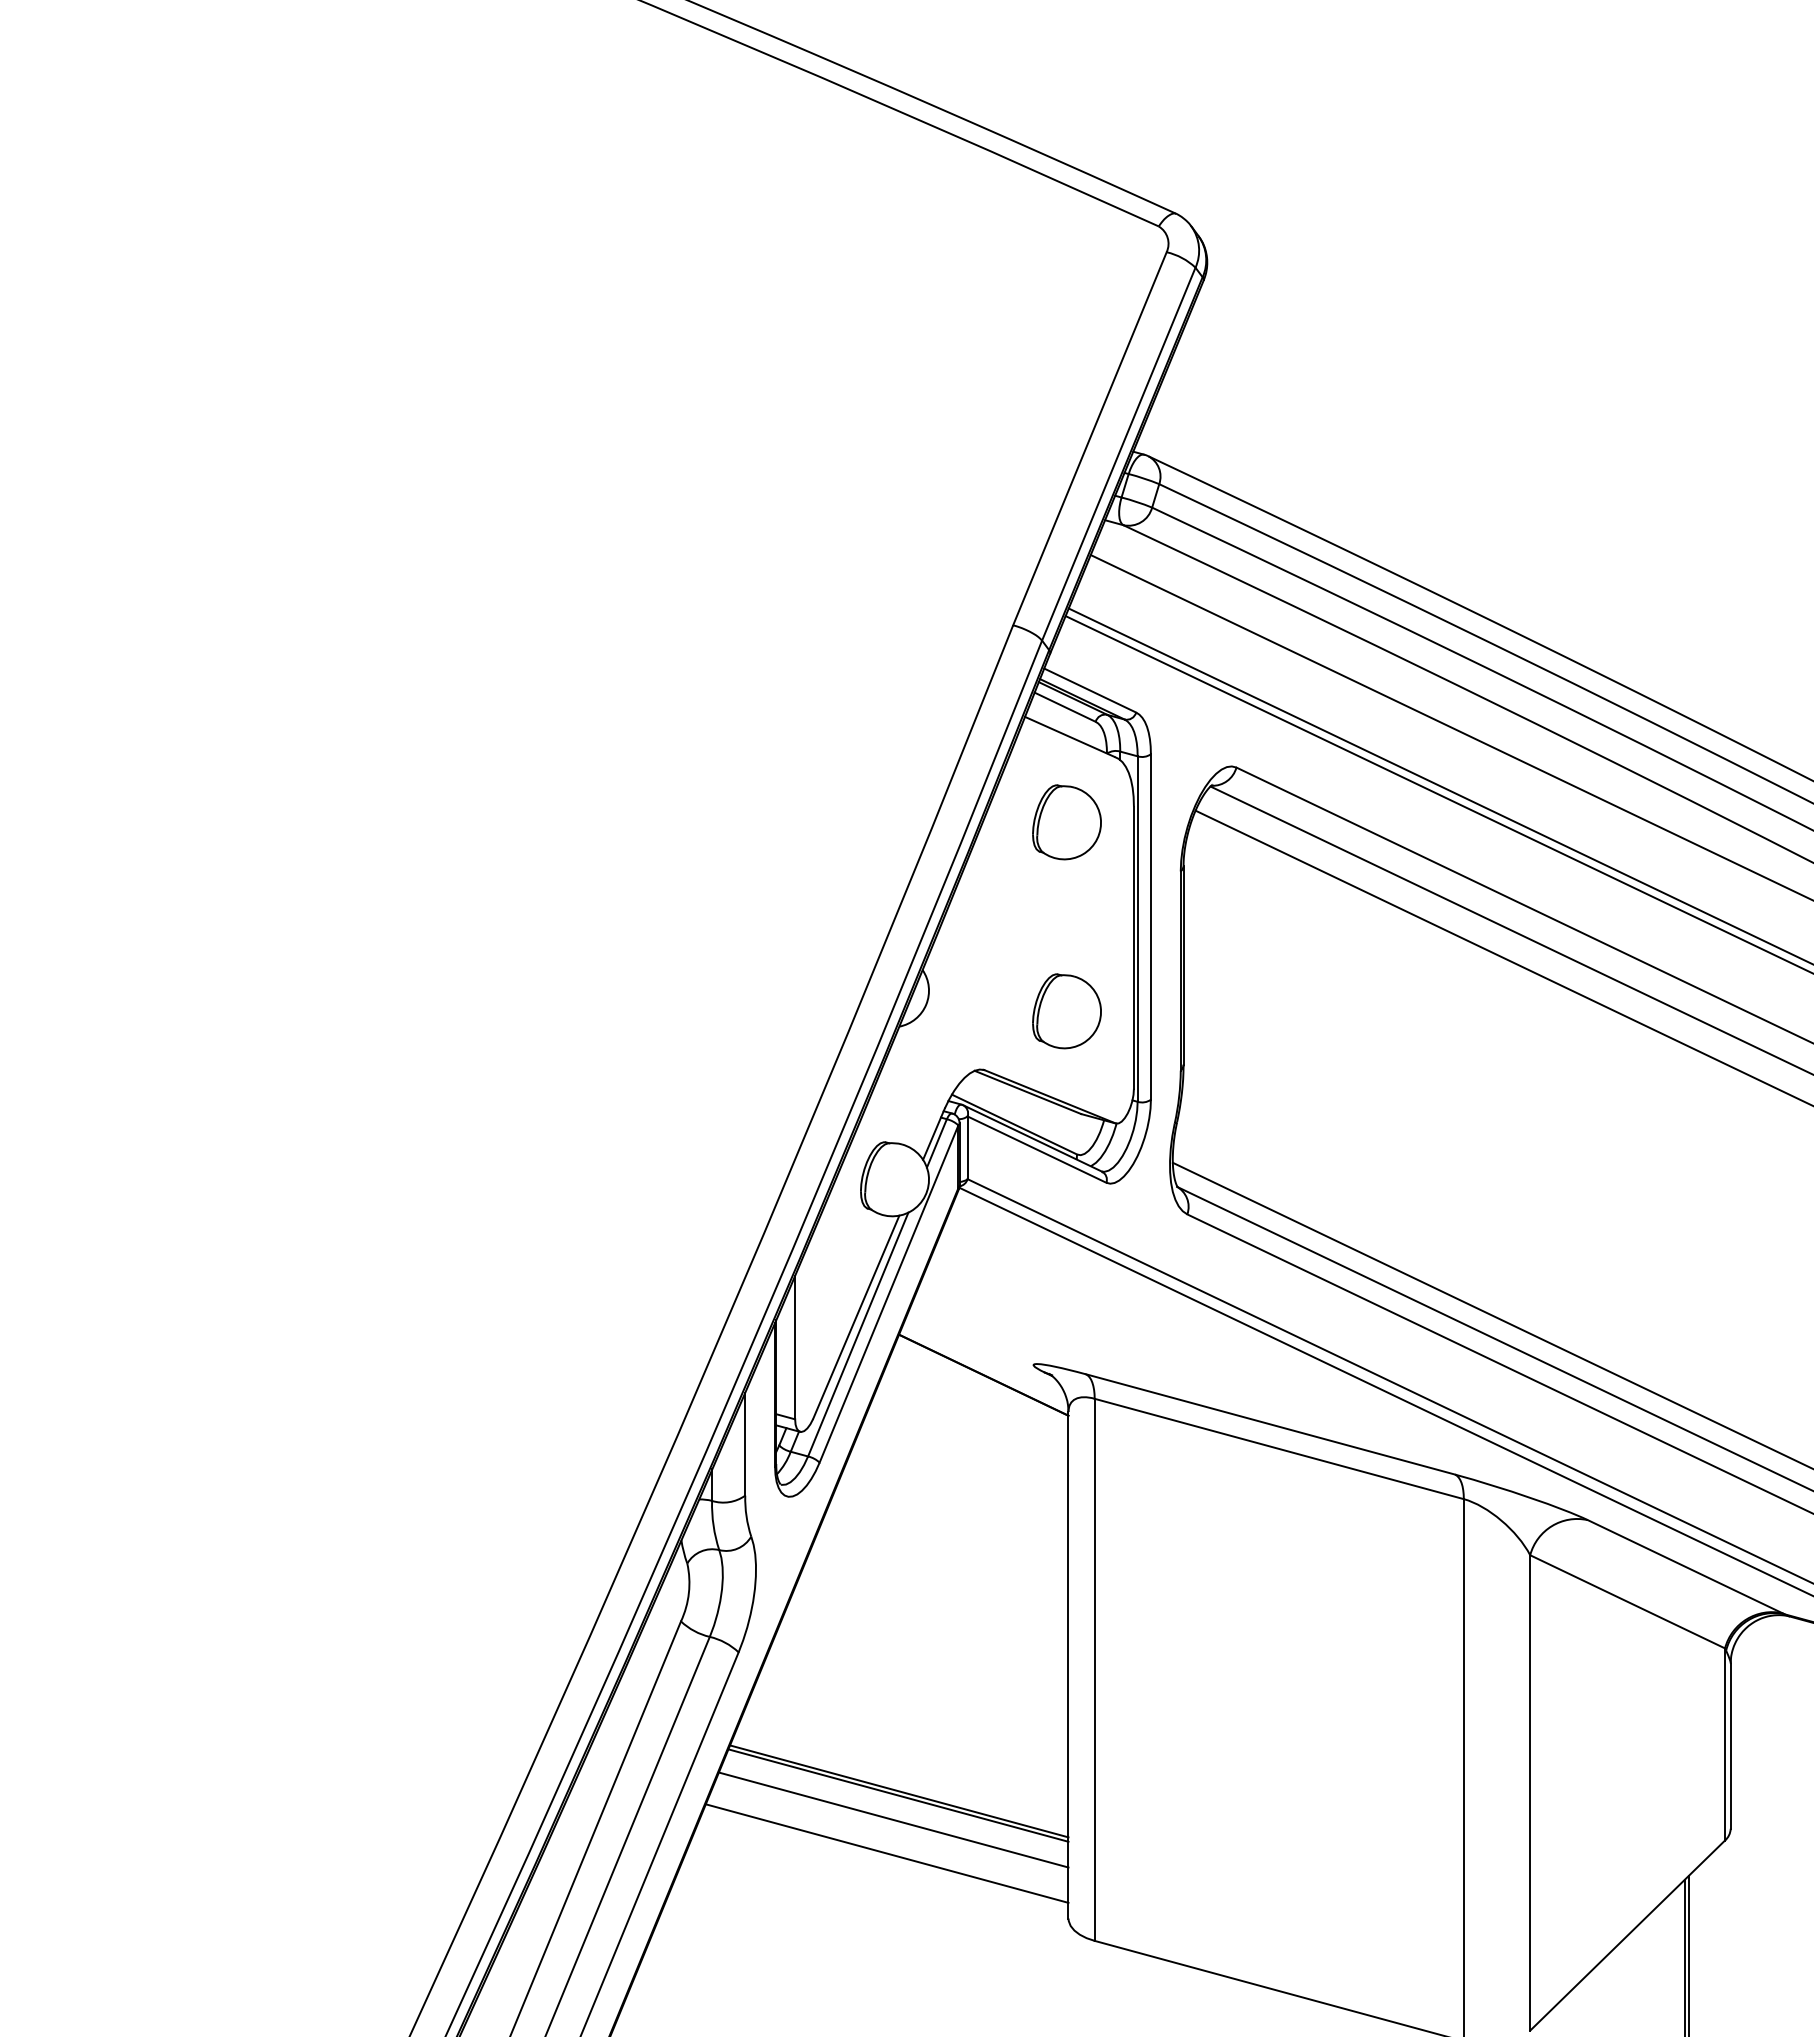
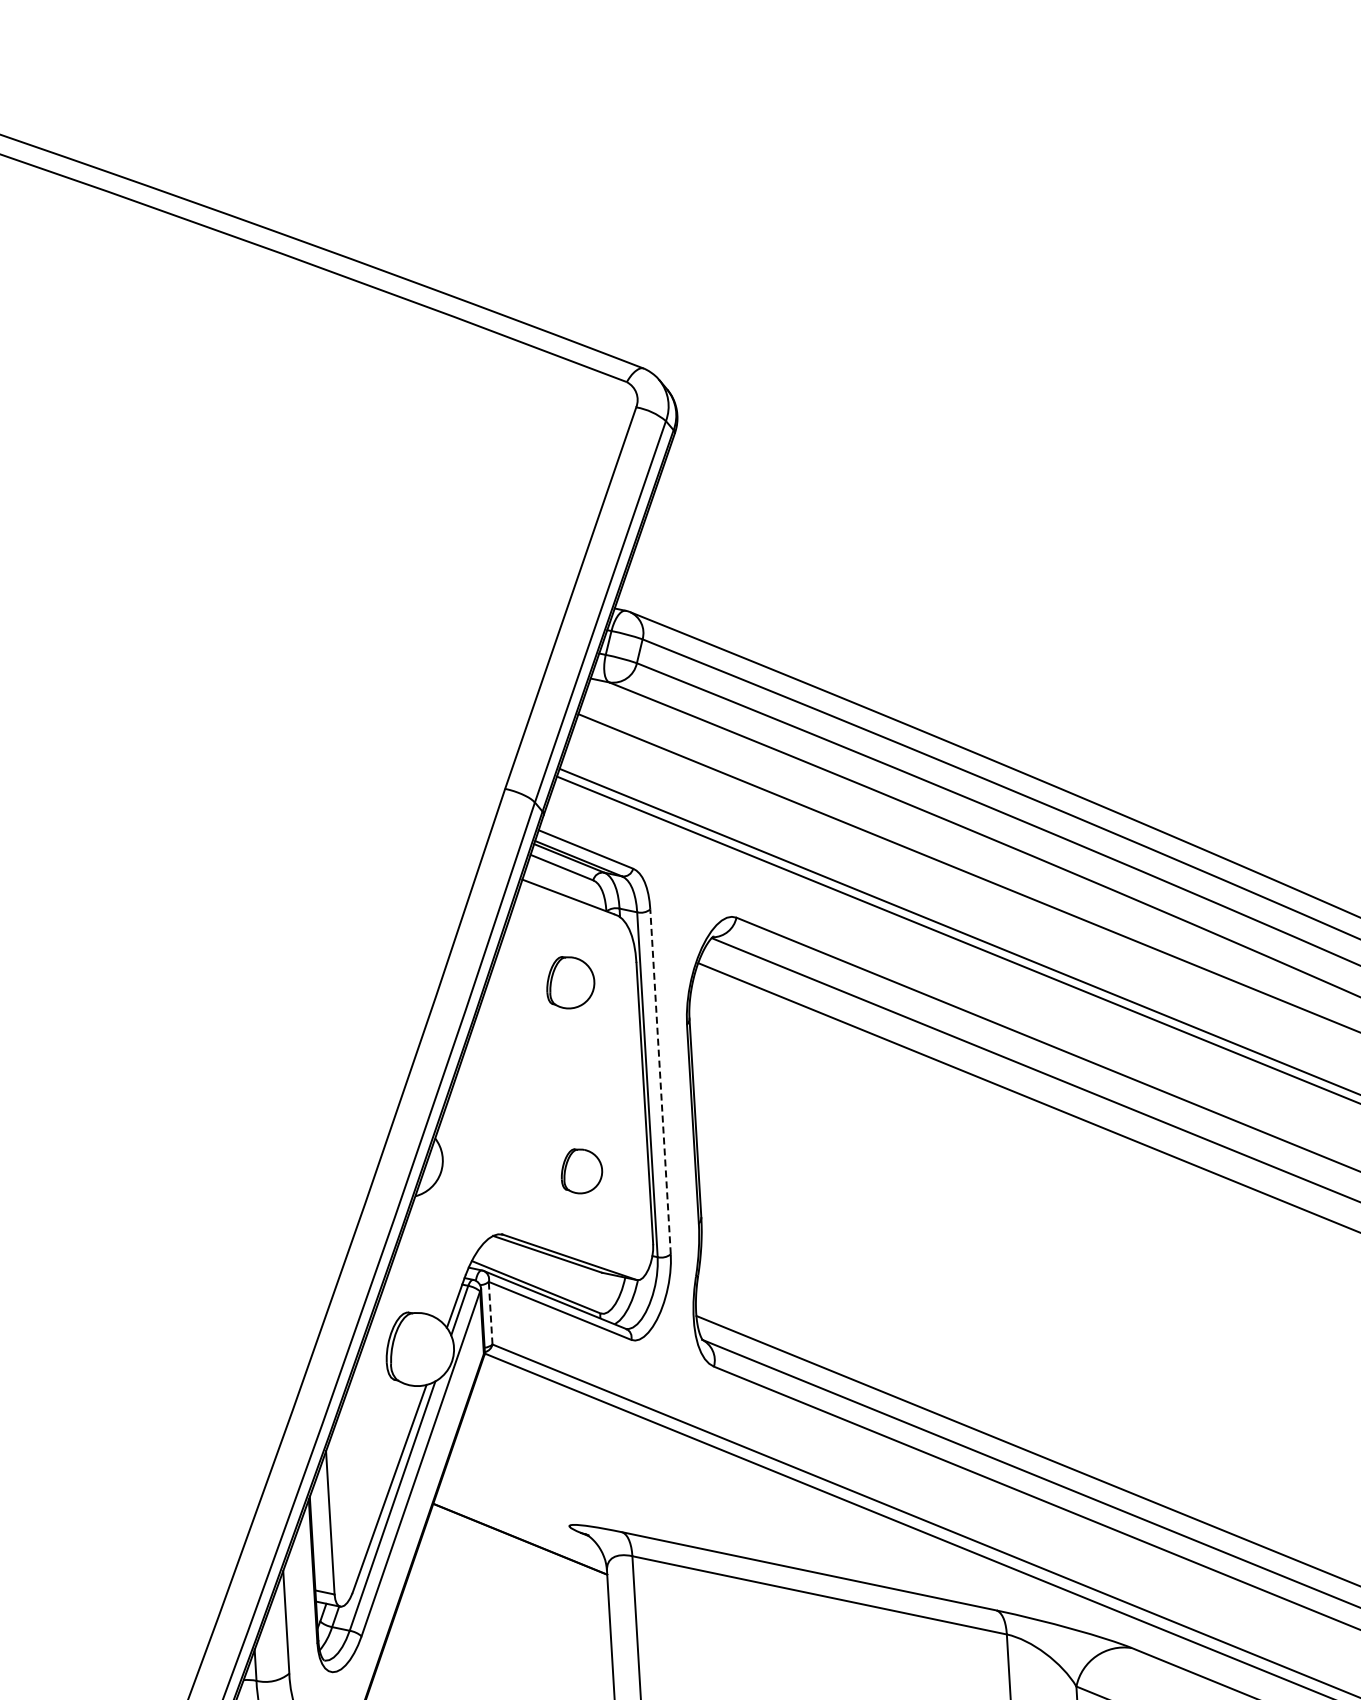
part: (1066, 822) -> (570, 982), size x0.7
line: (1150, 926) -> (660, 1081), solid -> dashed
part: (1066, 1011) -> (581, 1171), size x0.6
line: (967, 1147) -> (490, 1312), solid -> dashed

